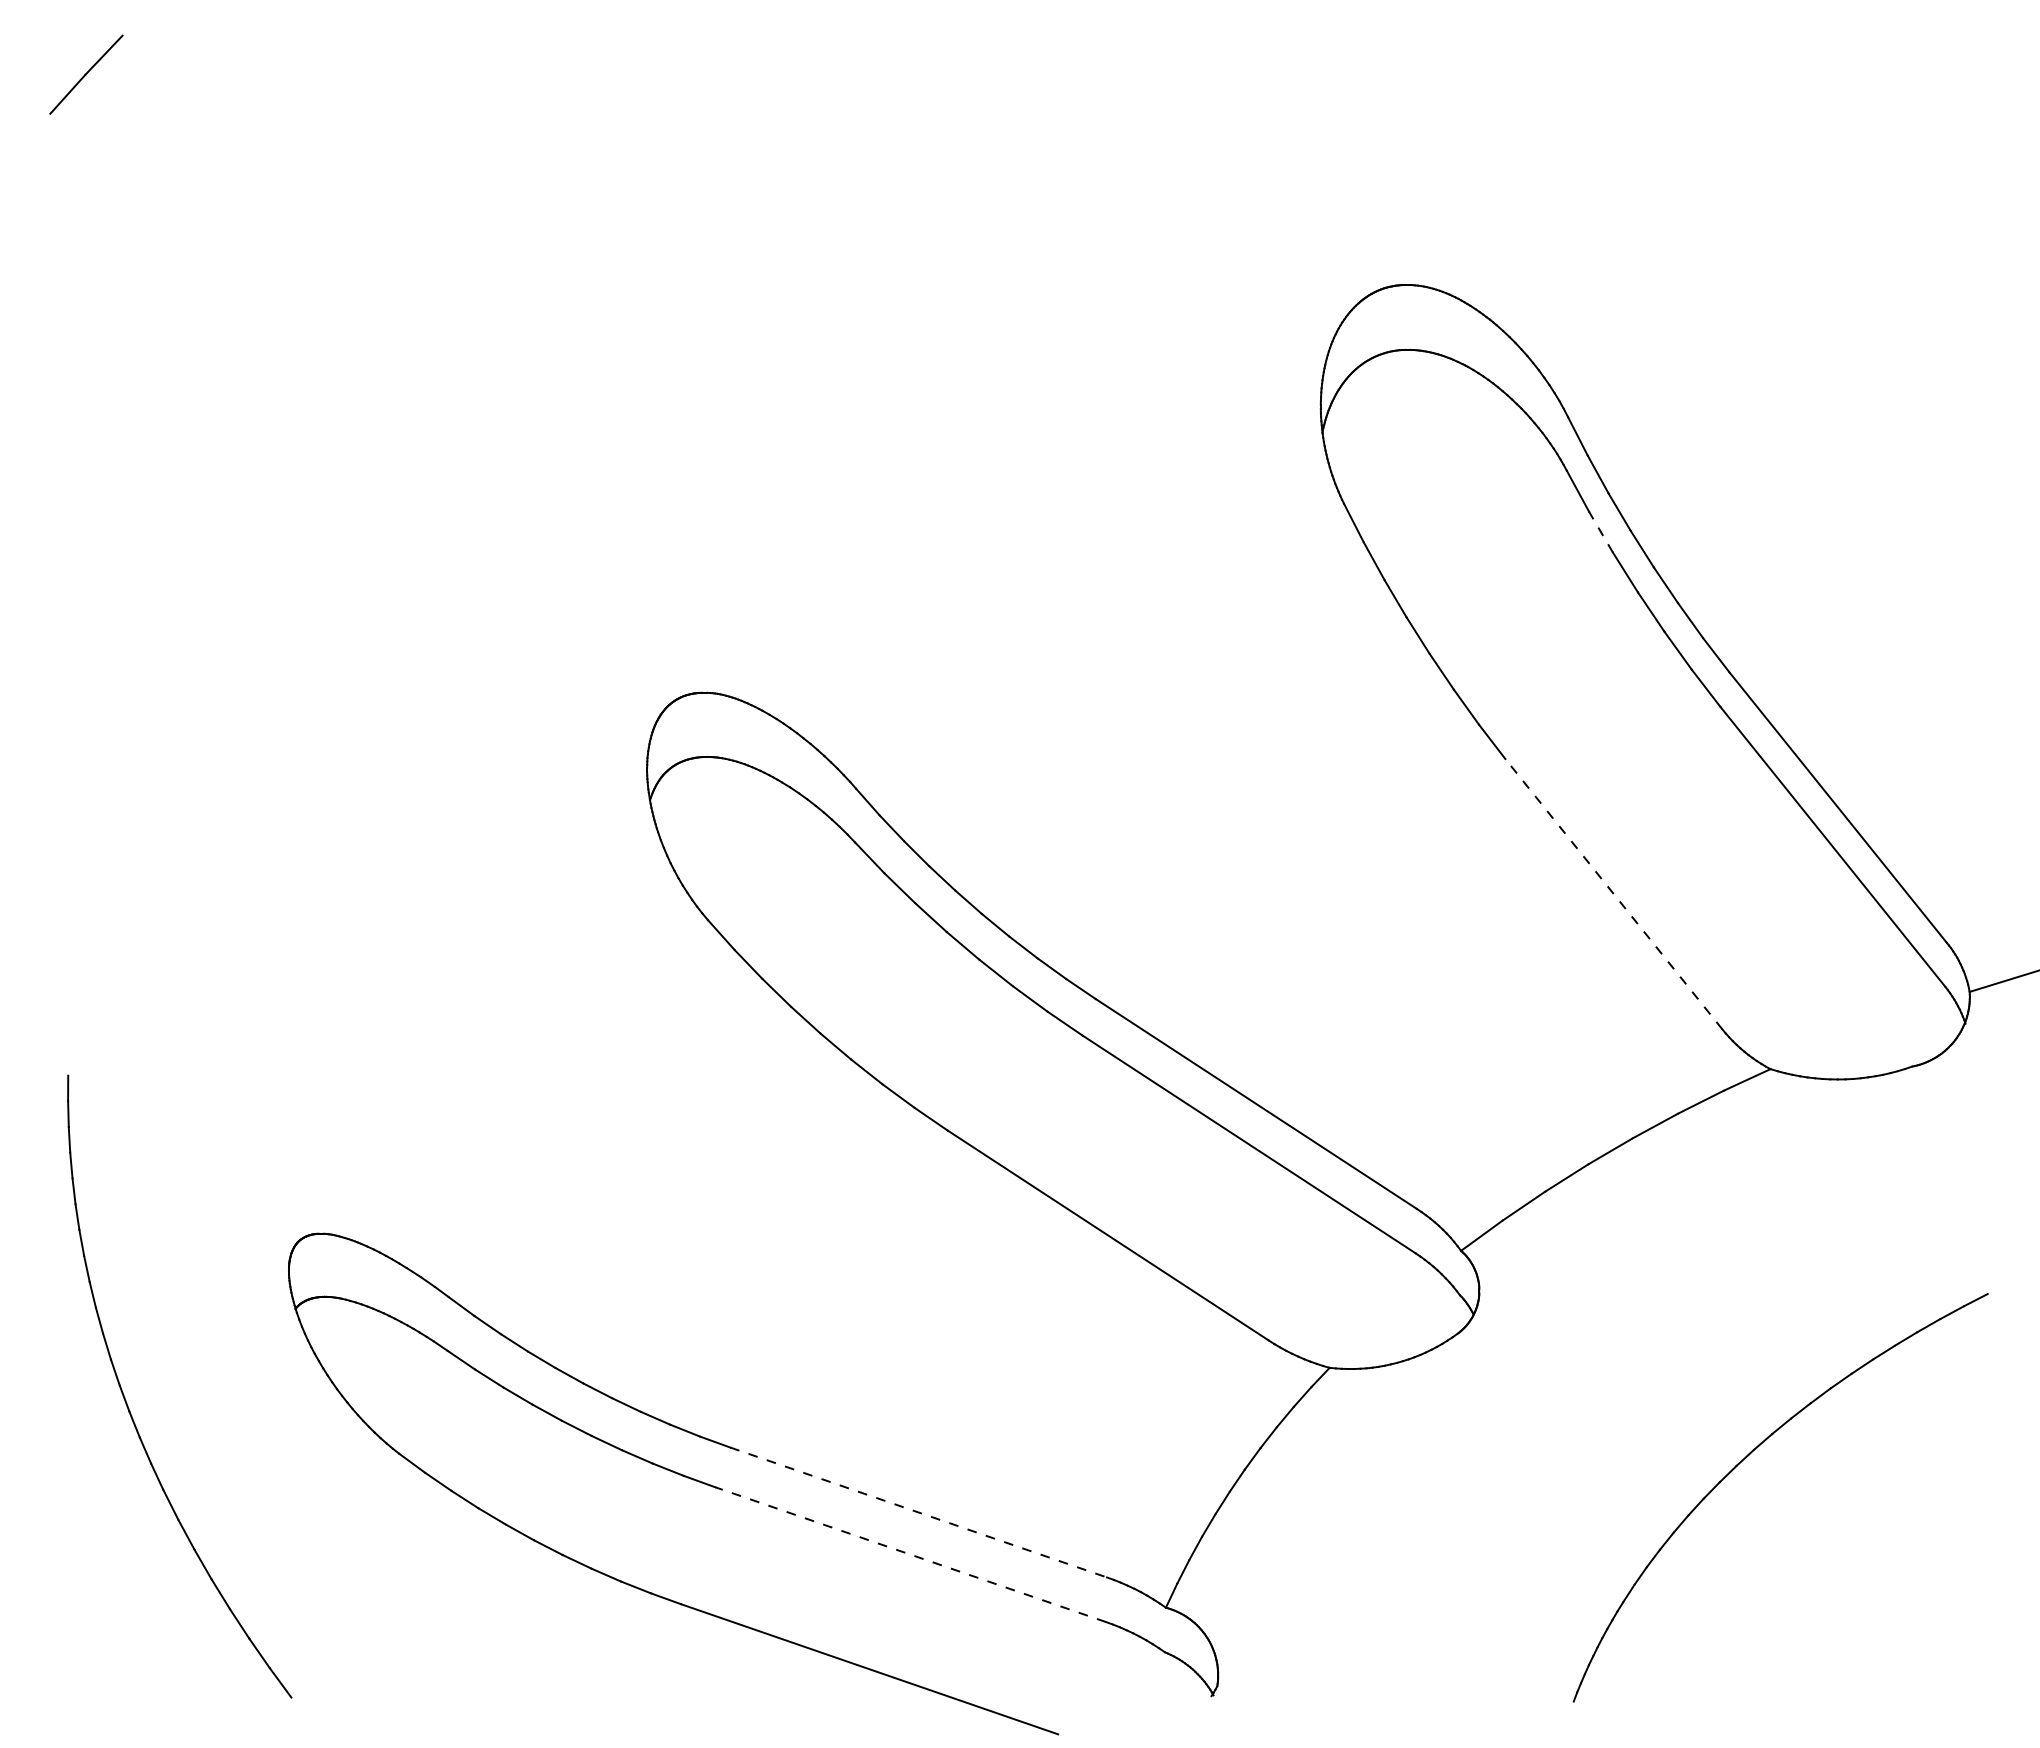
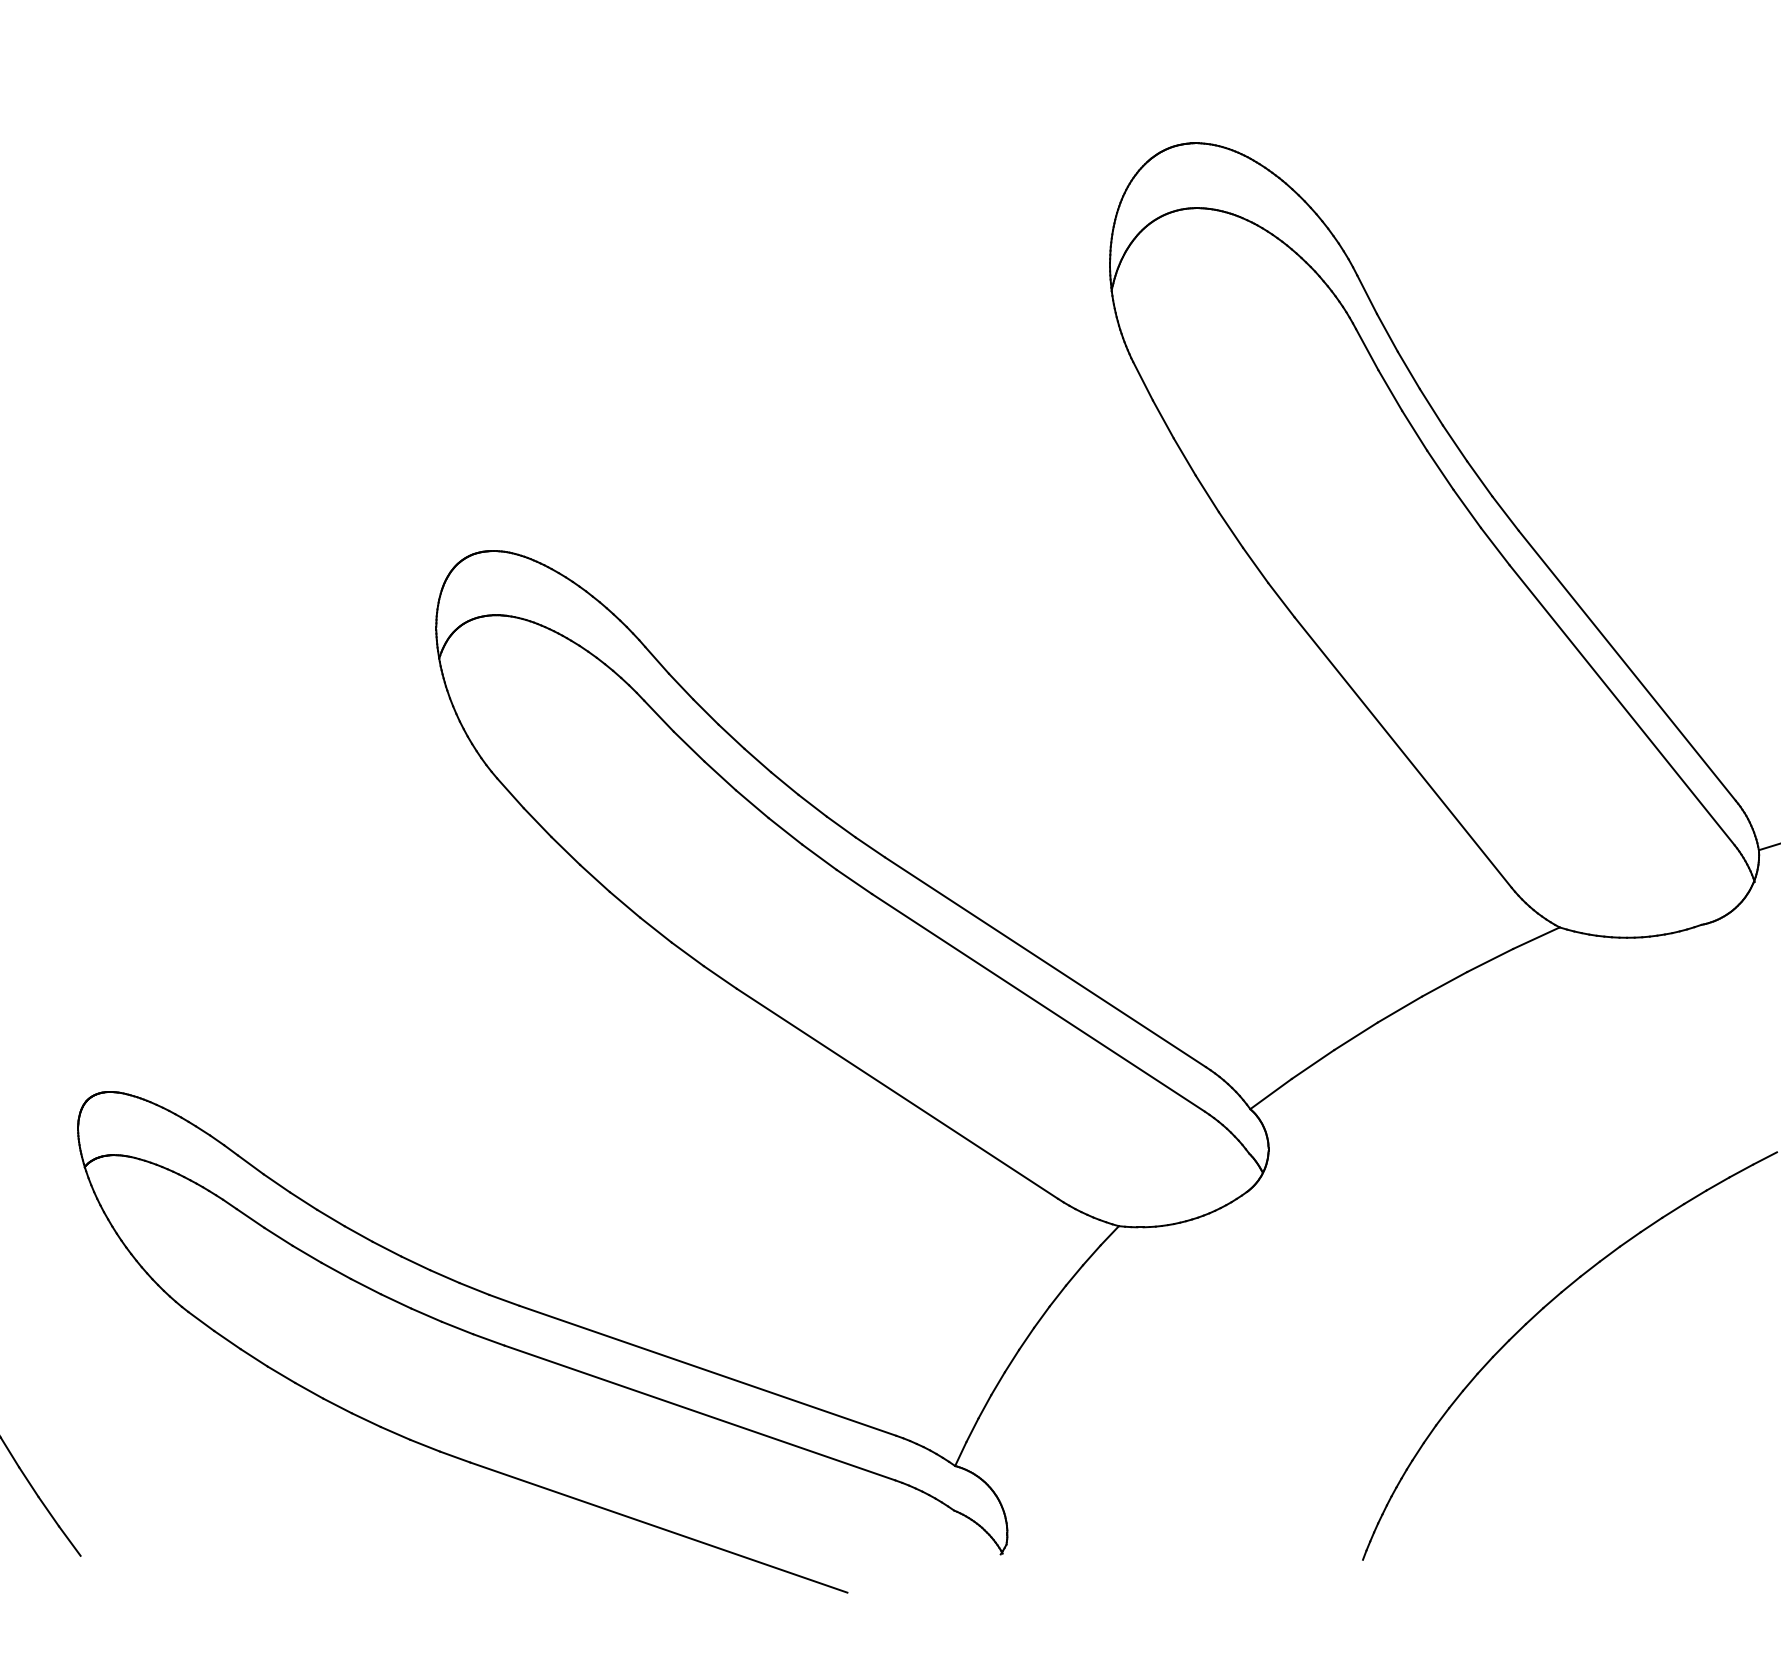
line: (1601, 532) -> (1390, 390), dashed -> solid
line: (1613, 893) -> (1402, 751), dashed -> solid
line: (919, 1512) -> (708, 1370), dashed -> solid
line: (910, 1554) -> (699, 1412), dashed -> solid

